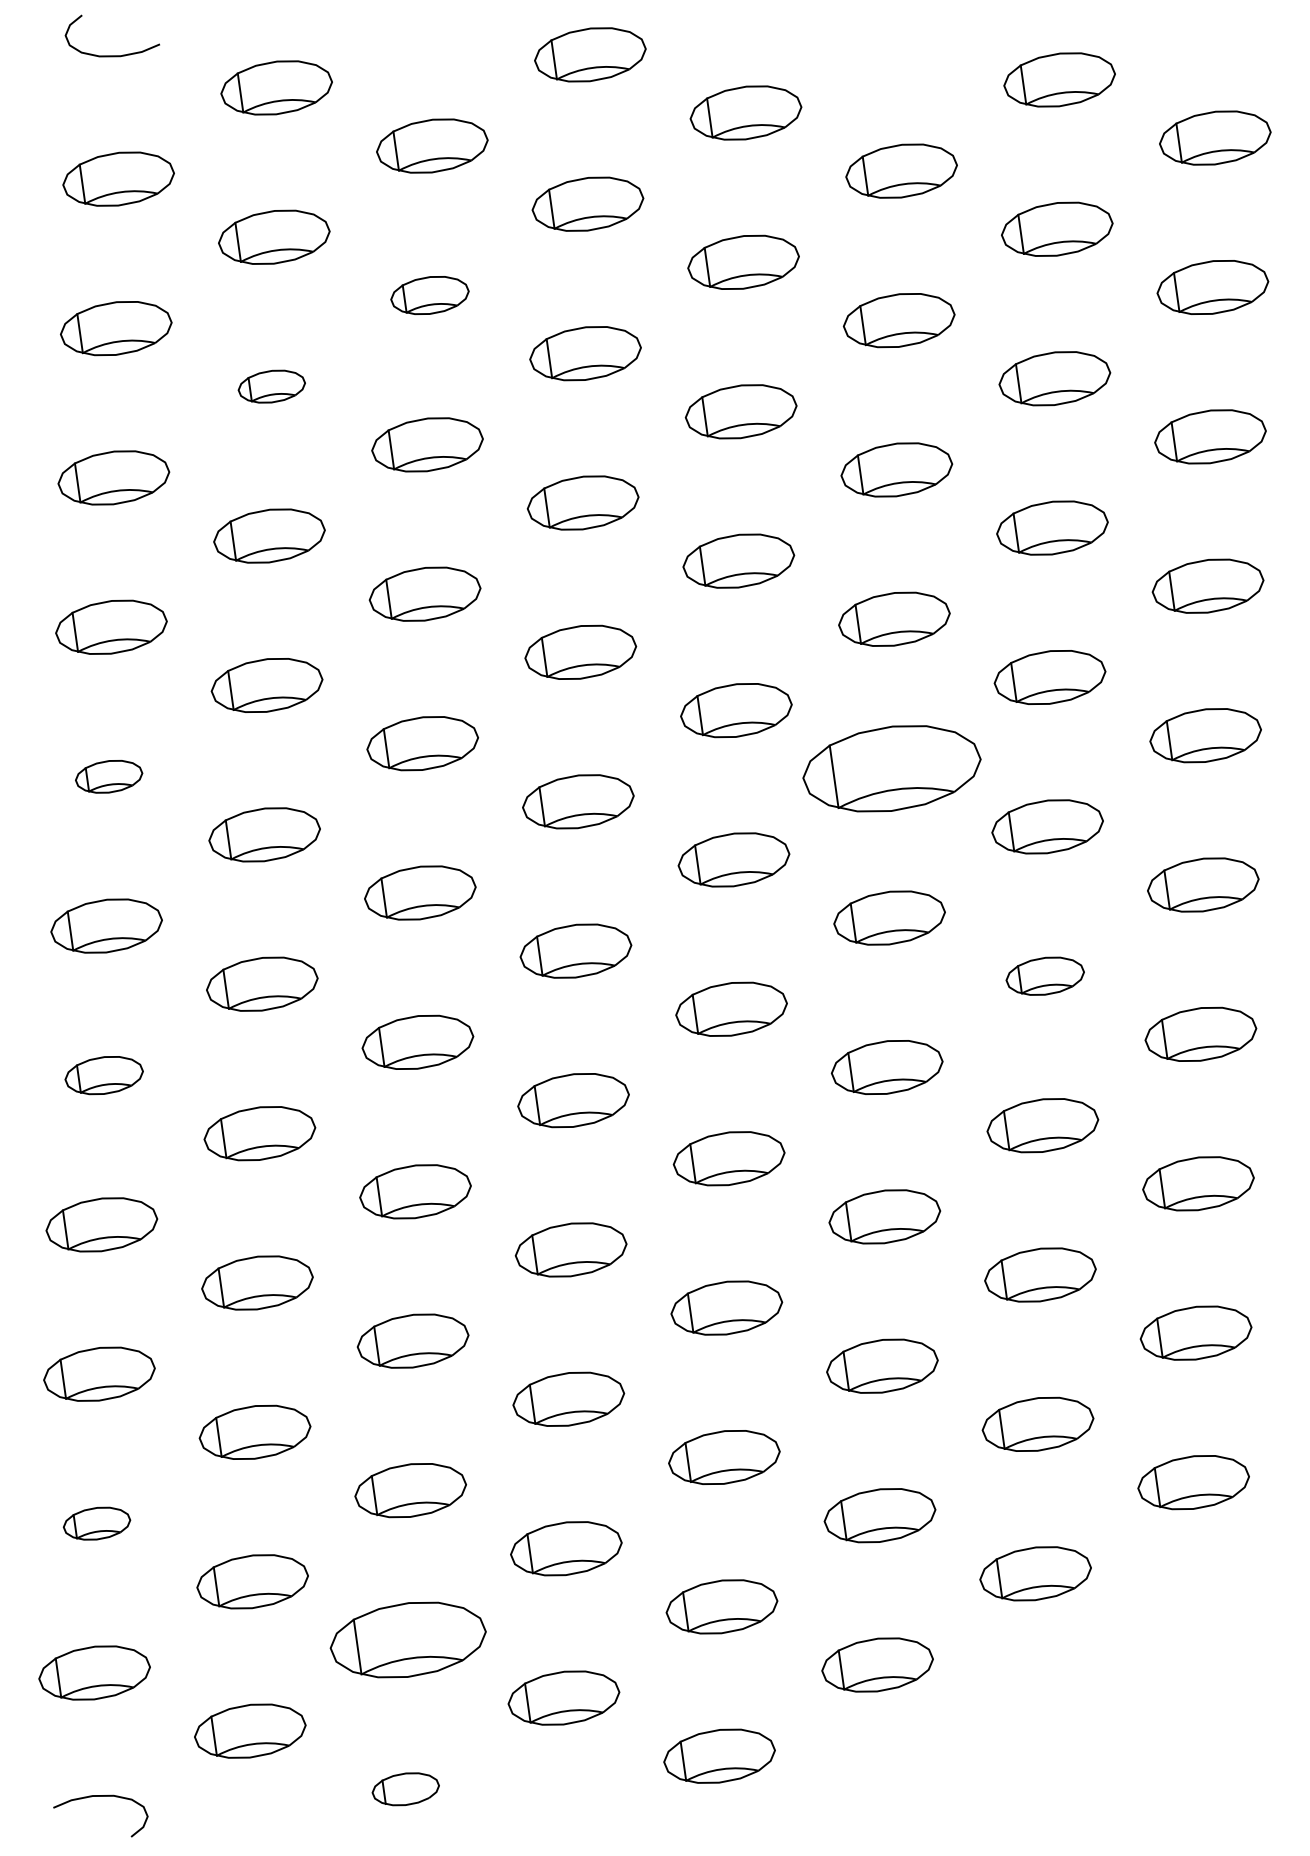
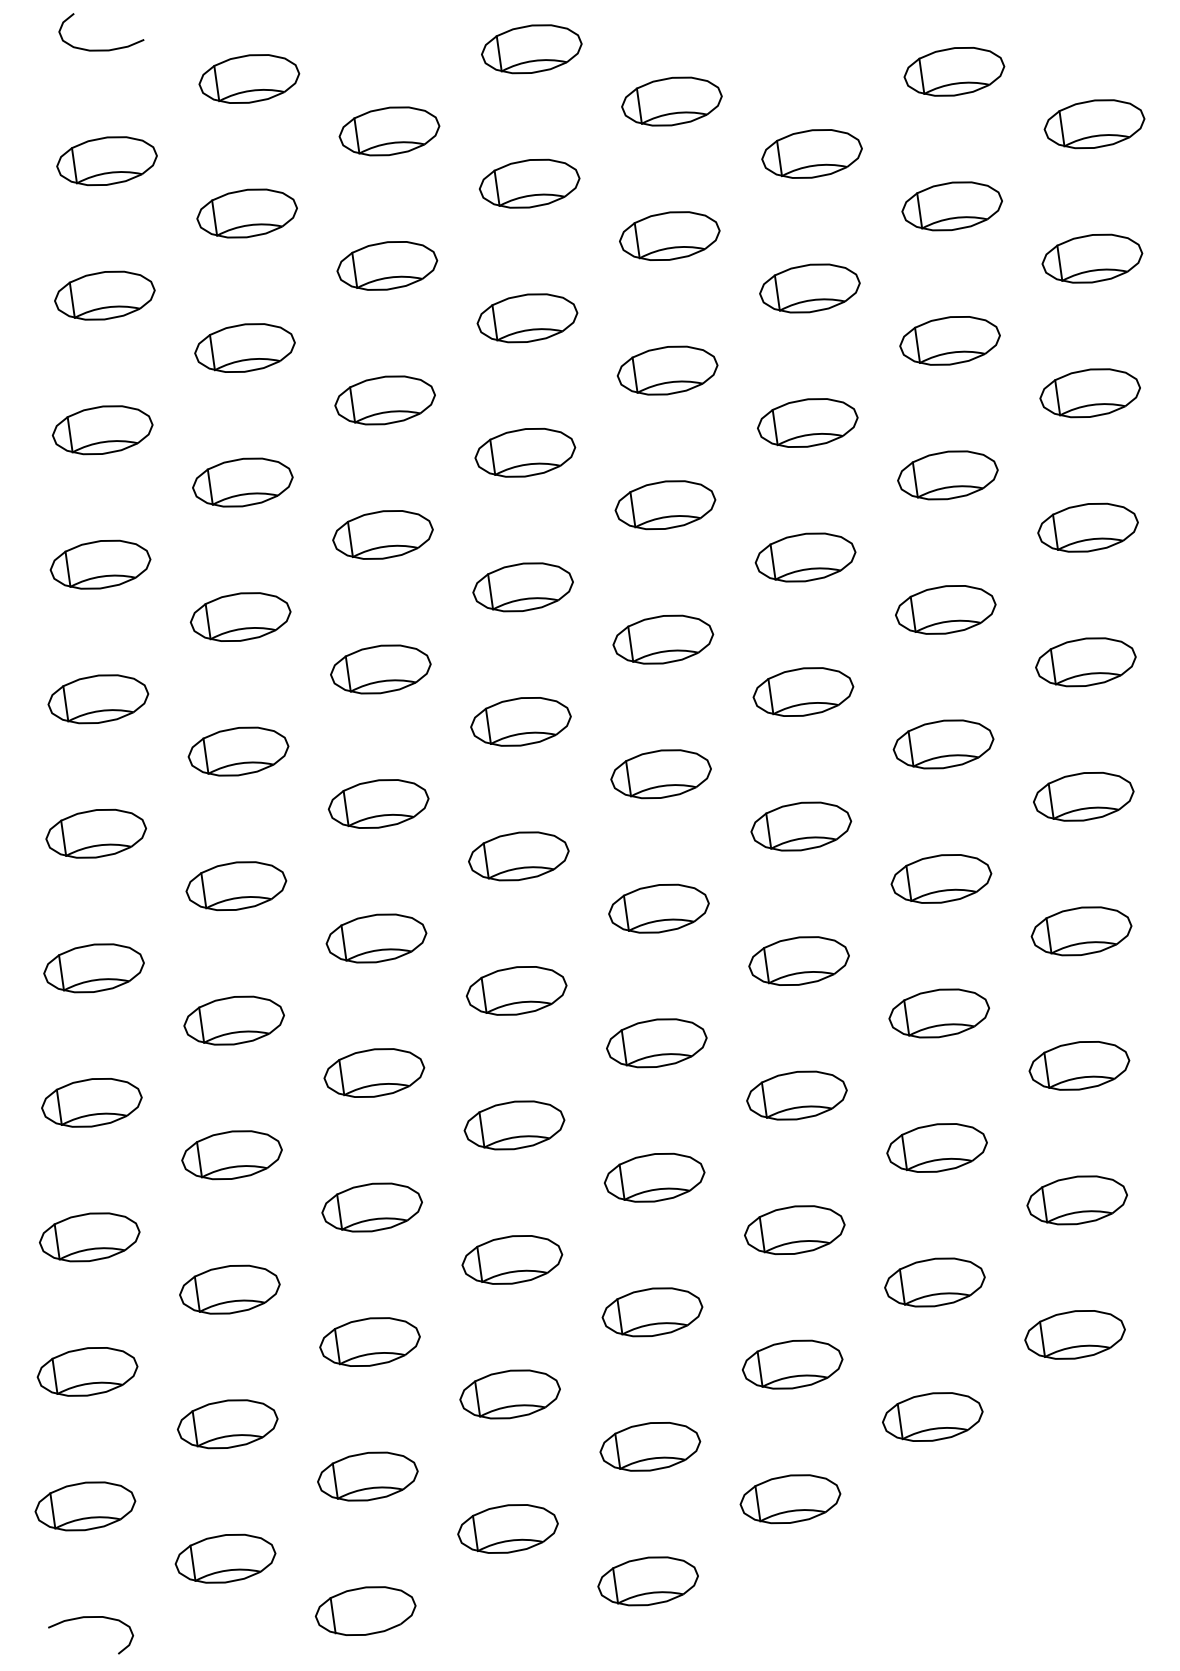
part: (430, 295) -> (387, 265), size x1.43
part: (271, 386) -> (244, 347), size x1.67
part: (892, 768) -> (803, 691), size x0.62
part: (109, 776) -> (98, 699), size x1.67
part: (1045, 975) -> (941, 878), size x1.43
part: (103, 1075) -> (93, 968), size x1.43
part: (96, 1523) -> (87, 1371), size x1.67
part: (407, 1639) -> (367, 1476), size x0.71
part: (405, 1788) -> (365, 1610), size x1.67

